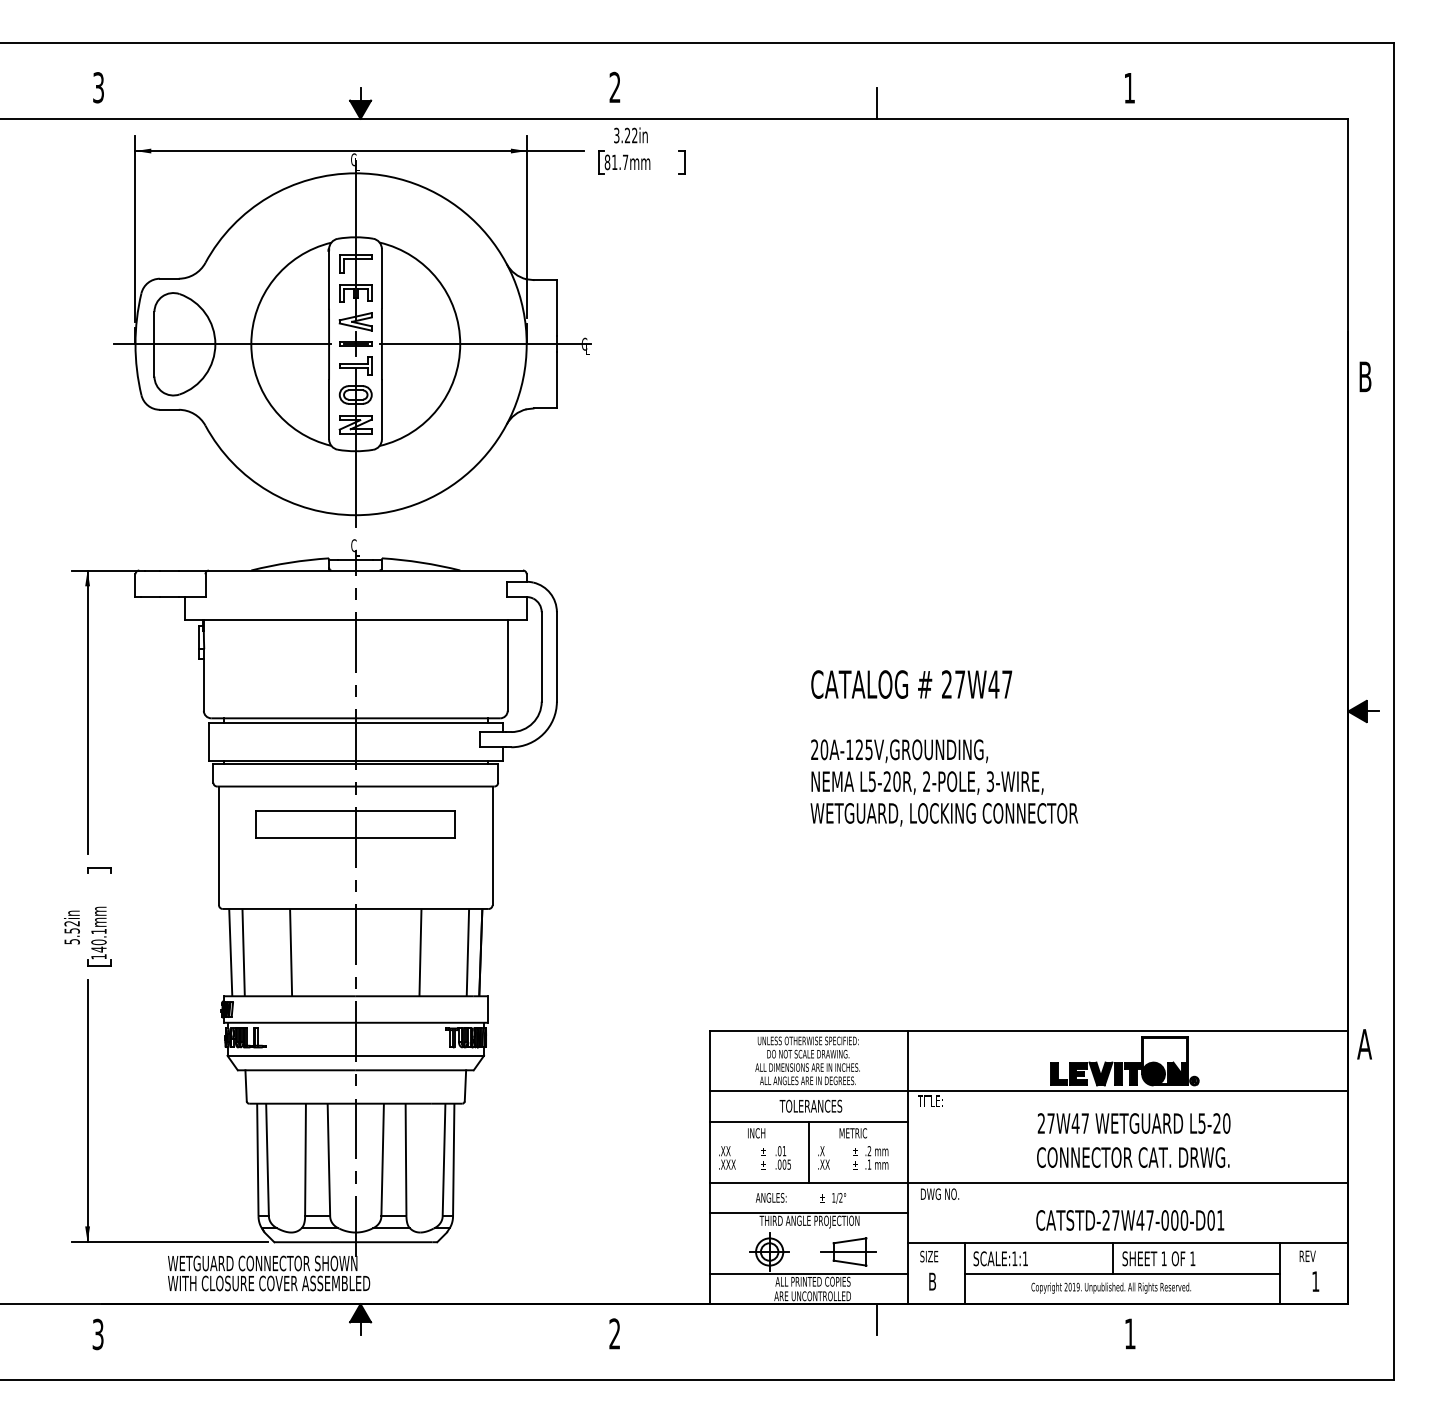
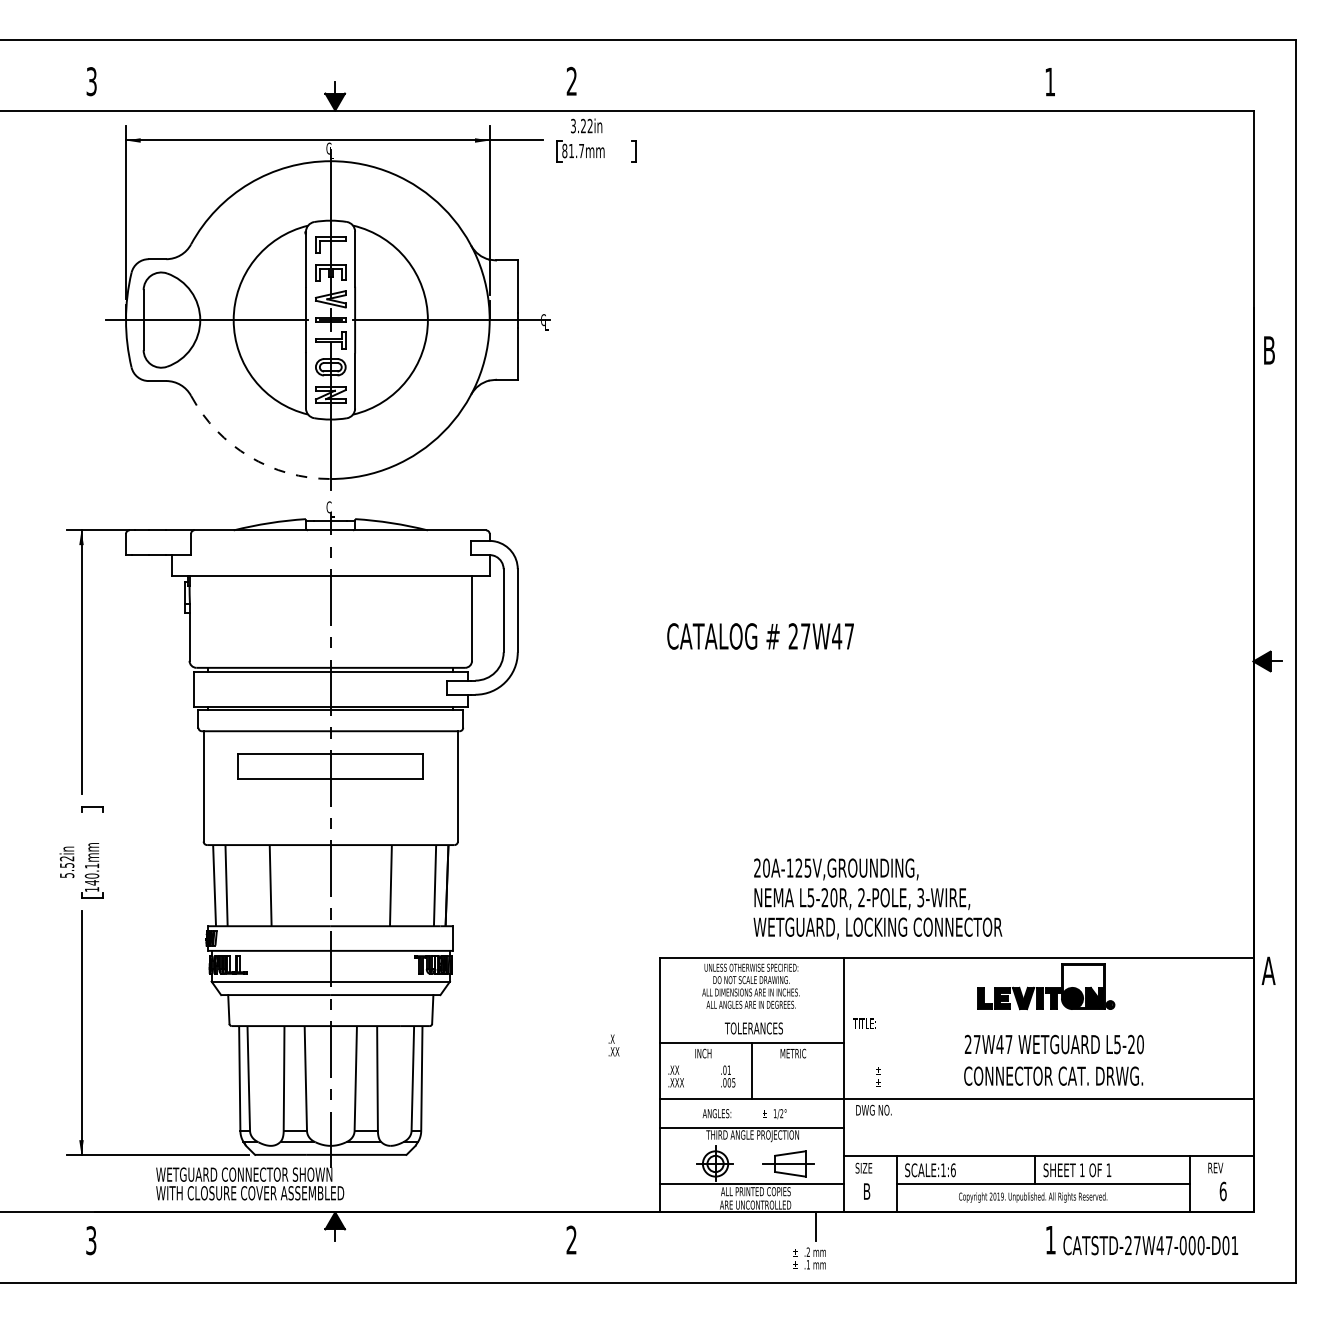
line: (877, 103) -> (815, 96), removed
arc: (268, 490) -> (249, 456), solid -> dashed
text: (911, 684) -> (760, 636), moved
text: (943, 782) -> (877, 898), moved
line: (1028, 1091) -> (956, 1014), removed
text: (763, 1157) -> (878, 1076), moved
text: (823, 1157) -> (613, 1045), moved
text: (870, 1157) -> (809, 1258), moved
text: (1129, 1220) -> (1150, 1245), moved
text: (1024, 1259) -> (952, 1170), SCALE:1:1 -> SCALE:1:6
text: (1314, 1281) -> (1222, 1191), 1 -> 6

